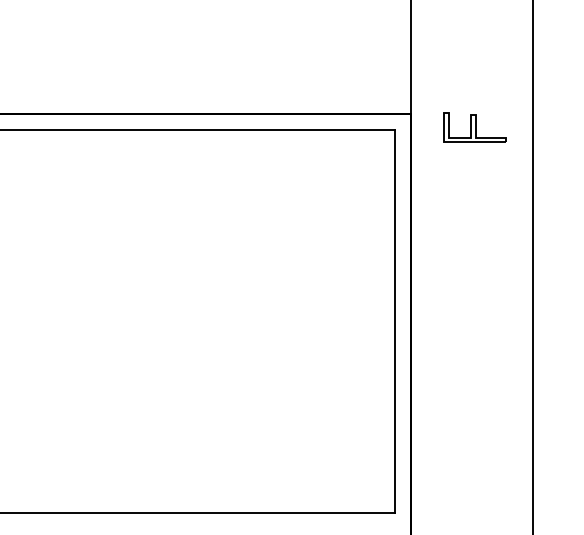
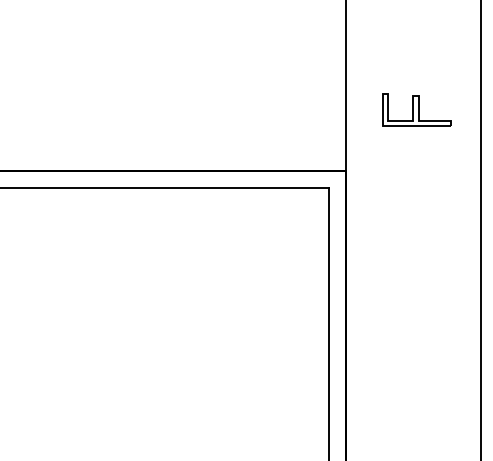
part: (474, 127) -> (416, 109), moved

